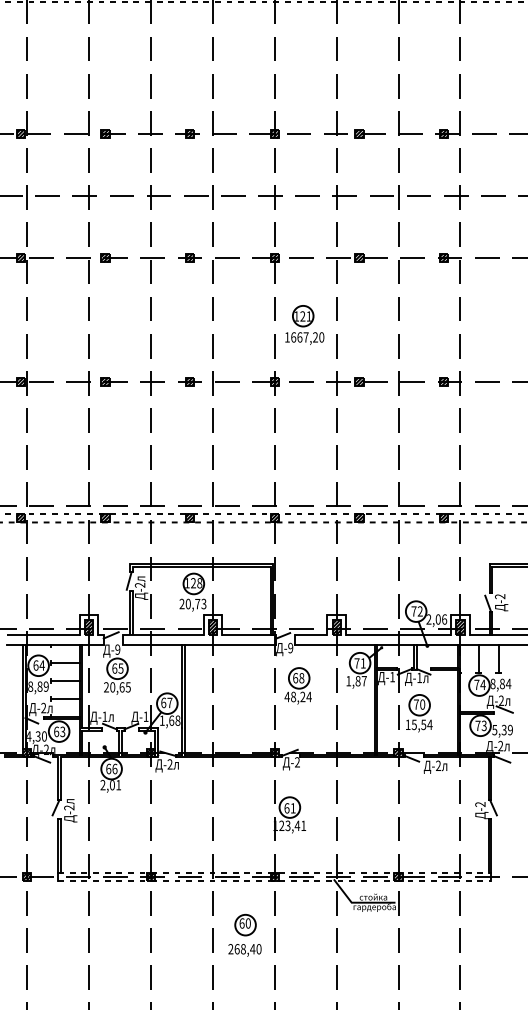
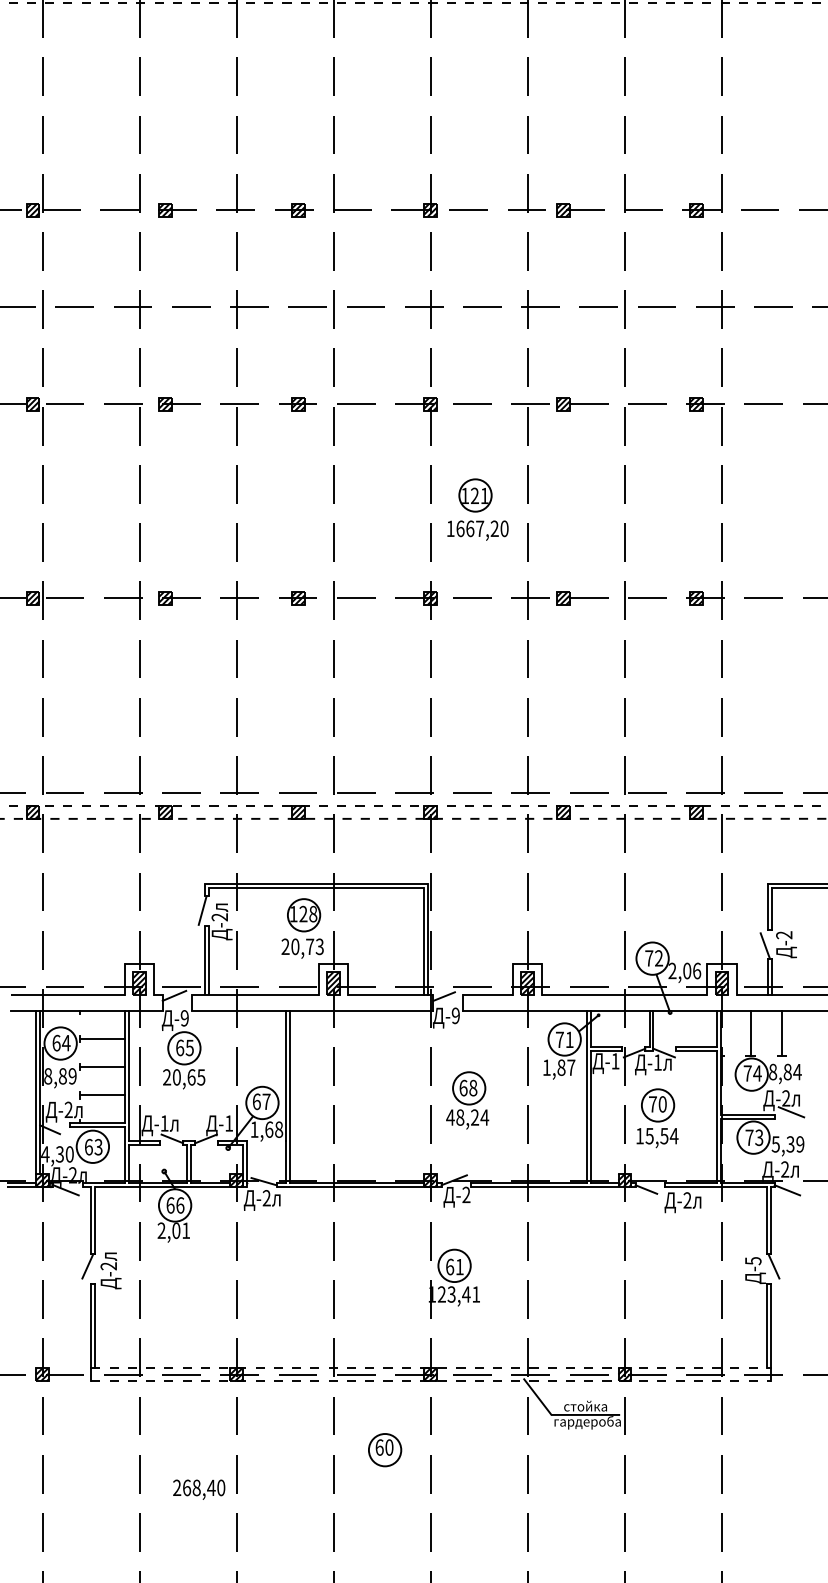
part: (297, 685) -> (466, 1099), moved
text: (480, 804) -> (753, 1261), -2 -> -5
text: (244, 950) -> (198, 1489), moved

